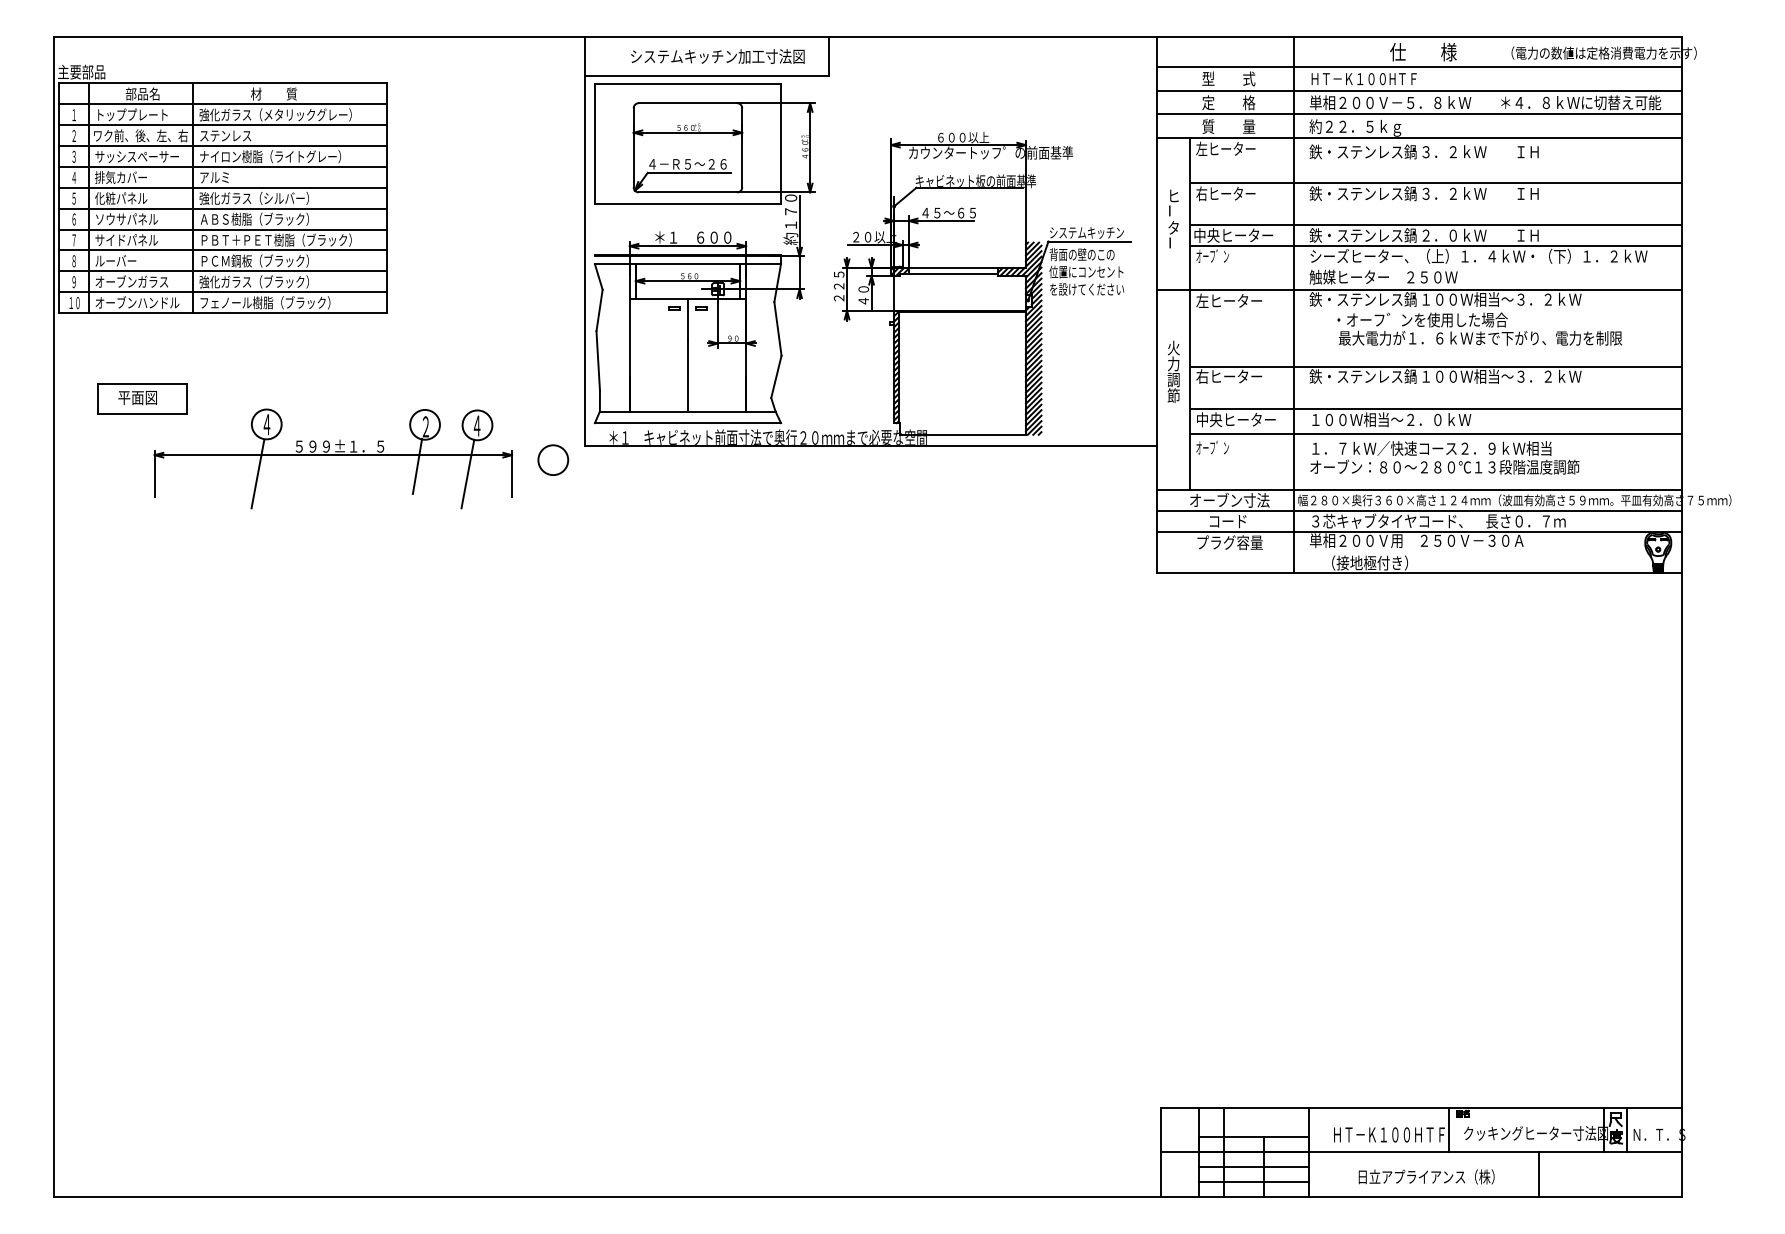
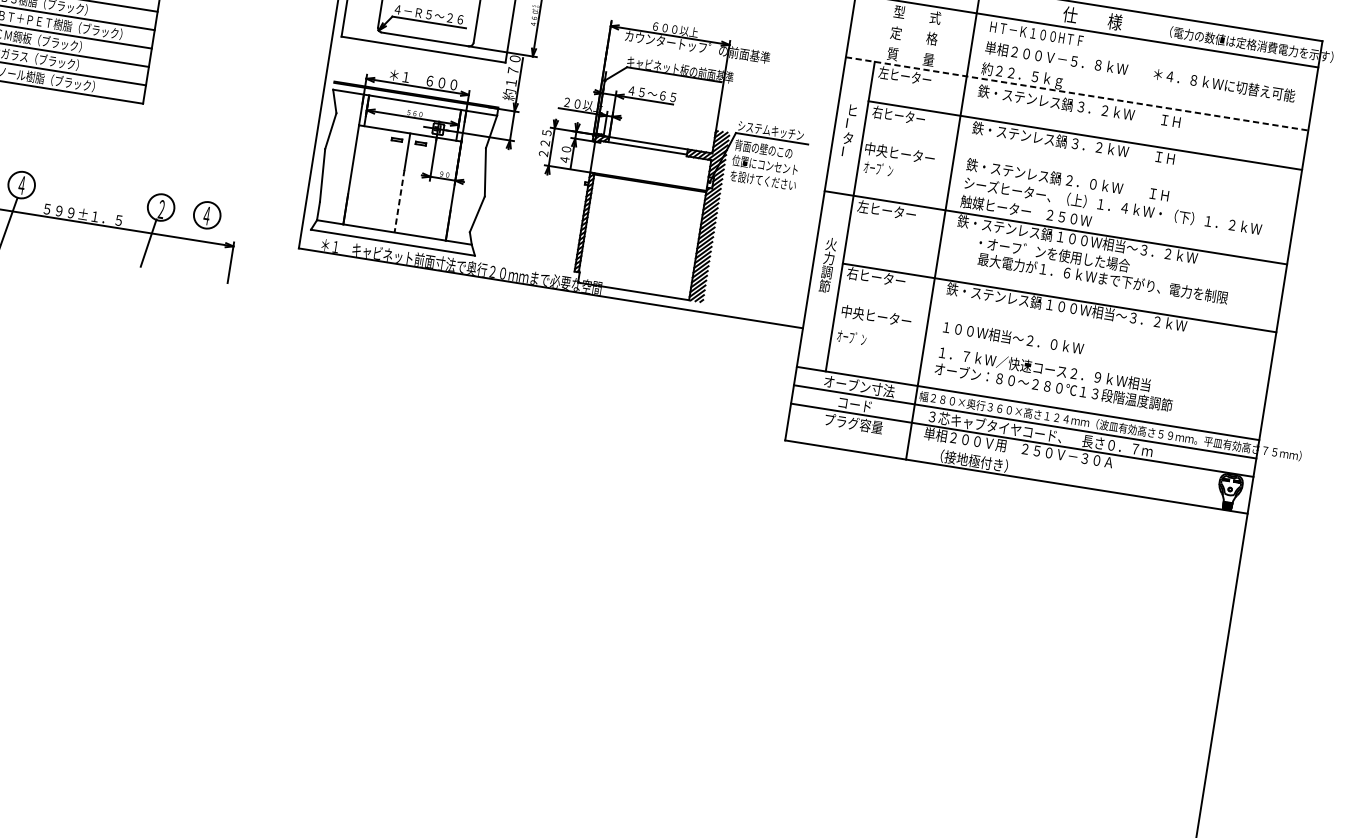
line: (1418, 90) -> (1083, 51), removed
line: (1418, 114) -> (1079, 72), removed
line: (1419, 138) -> (1077, 94), solid -> dashed
line: (1435, 224) -> (1079, 172), removed
line: (1435, 245) -> (1076, 190), removed
line: (687, 376) -> (399, 201), solid -> dashed
line: (1435, 409) -> (1053, 335), removed
line: (1435, 434) -> (1049, 357), removed
circle: (553, 459) -> (269, 256), removed
line: (467, 473) -> (191, 256), removed

